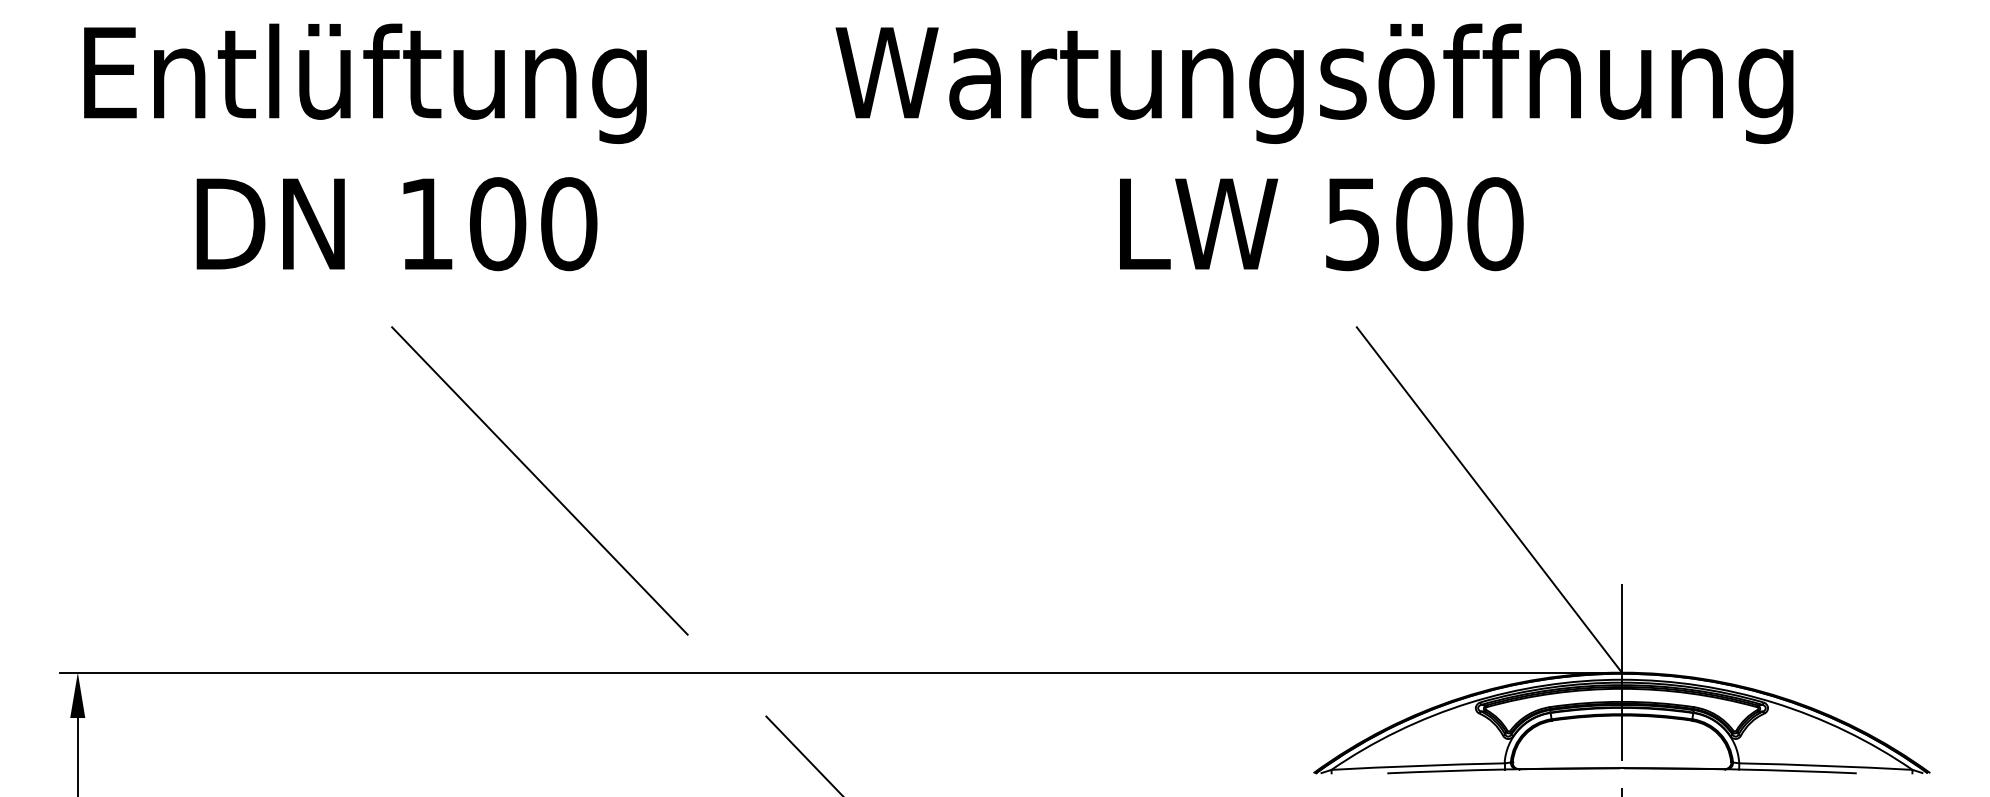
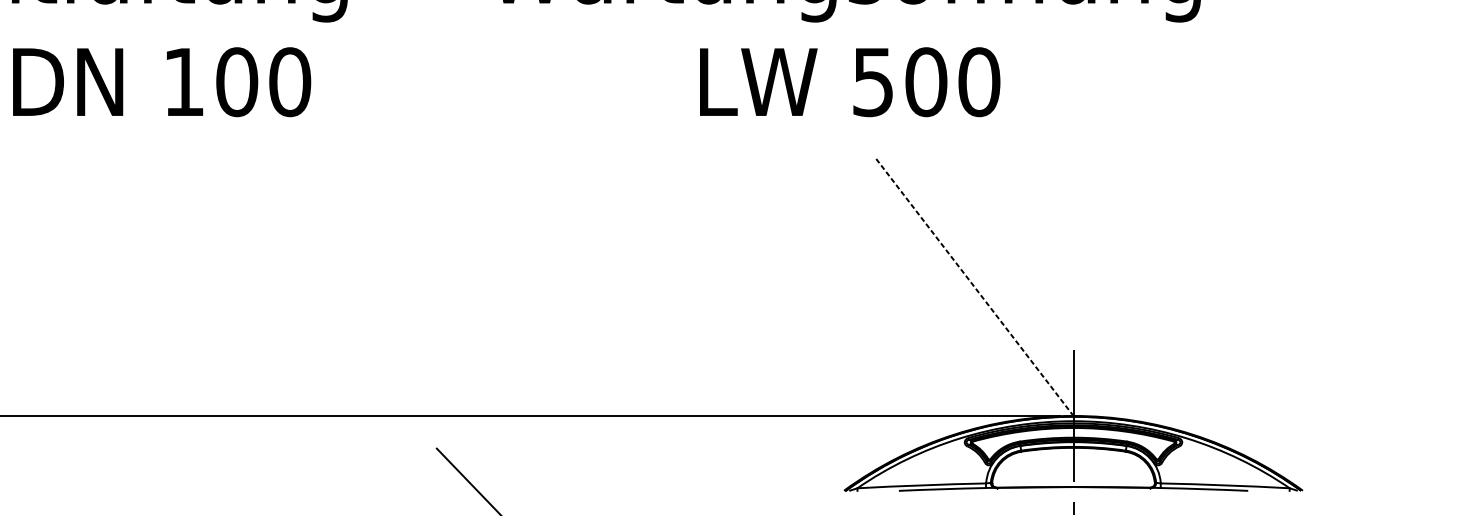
line: (539, 480) -> (268, 272), removed
line: (1489, 500) -> (974, 287), solid -> dashed

